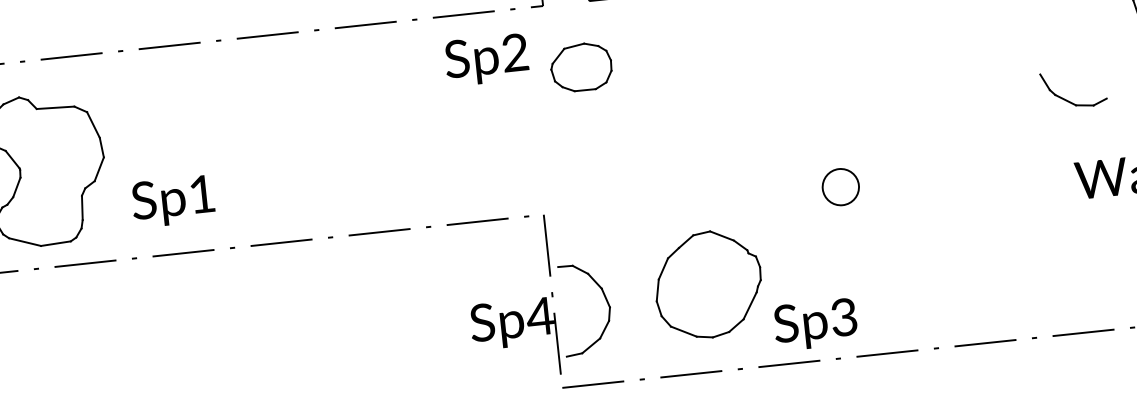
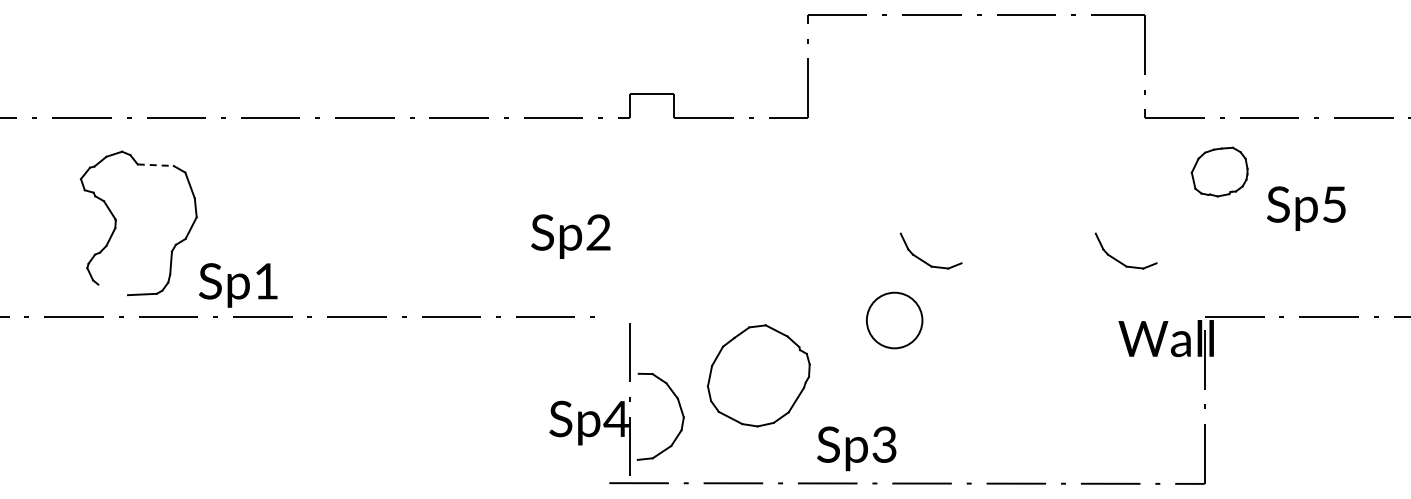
text: (486, 59) -> (570, 236), moved
part: (580, 67) -> (659, 180), removed
line: (56, 108) -> (156, 165), solid -> dashed
part: (865, 121) -> (924, 260), added
circle: (840, 187) -> (894, 320), size x1.6
text: (173, 201) -> (238, 285), moved
line: (24, 241) -> (112, 289), removed
part: (708, 284) -> (758, 375), moved
part: (537, 296) -> (616, 399), moved

